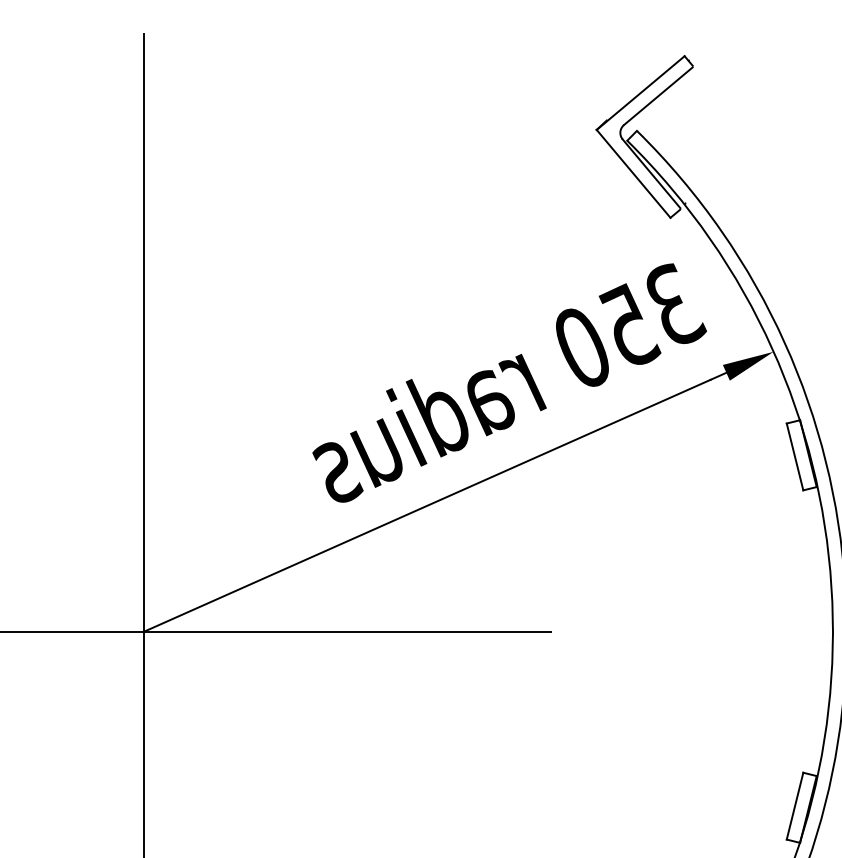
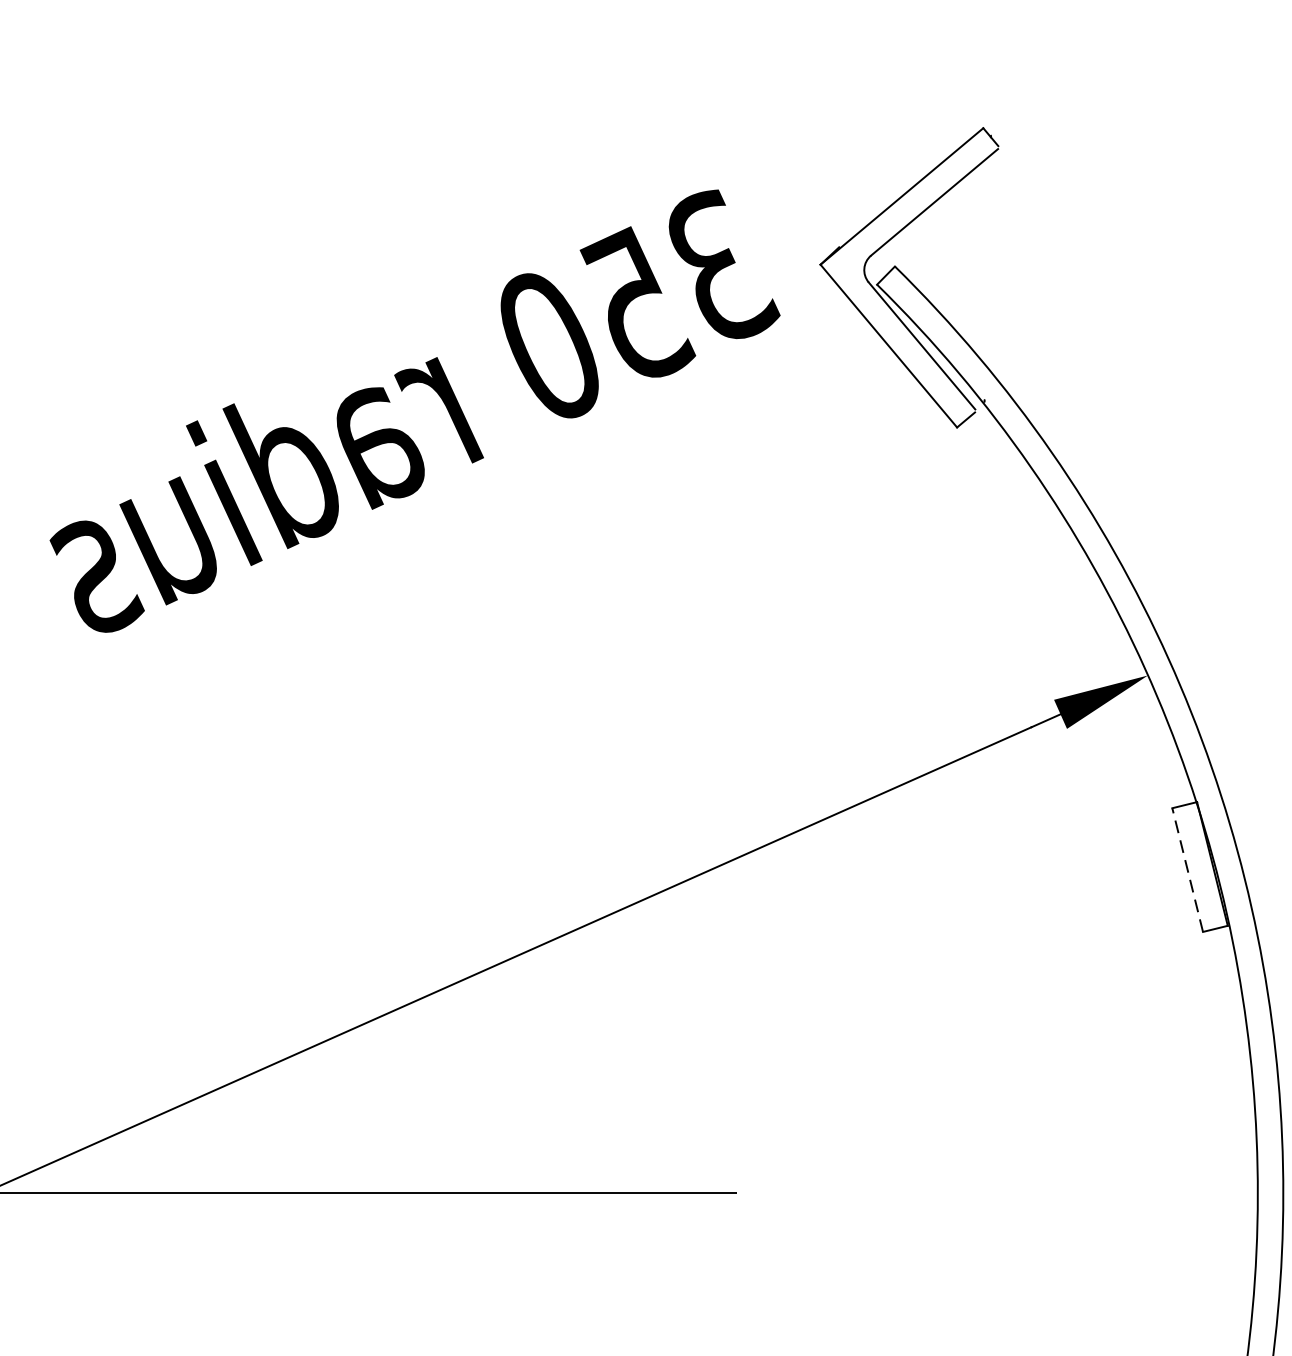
text: (509, 382) -> (414, 410), moved
line: (794, 456) -> (1186, 869), solid -> dashed

